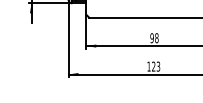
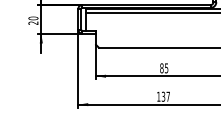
text: (154, 38) -> (164, 68), 98 -> 85
text: (155, 66) -> (165, 96), 123 -> 137

